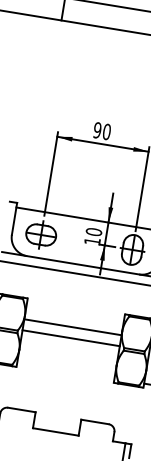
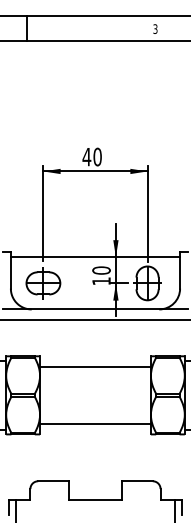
text: (97, 129) -> (86, 156), 90 -> 40
line: (72, 327) -> (95, 367), moved
line: (71, 338) -> (95, 423), moved

